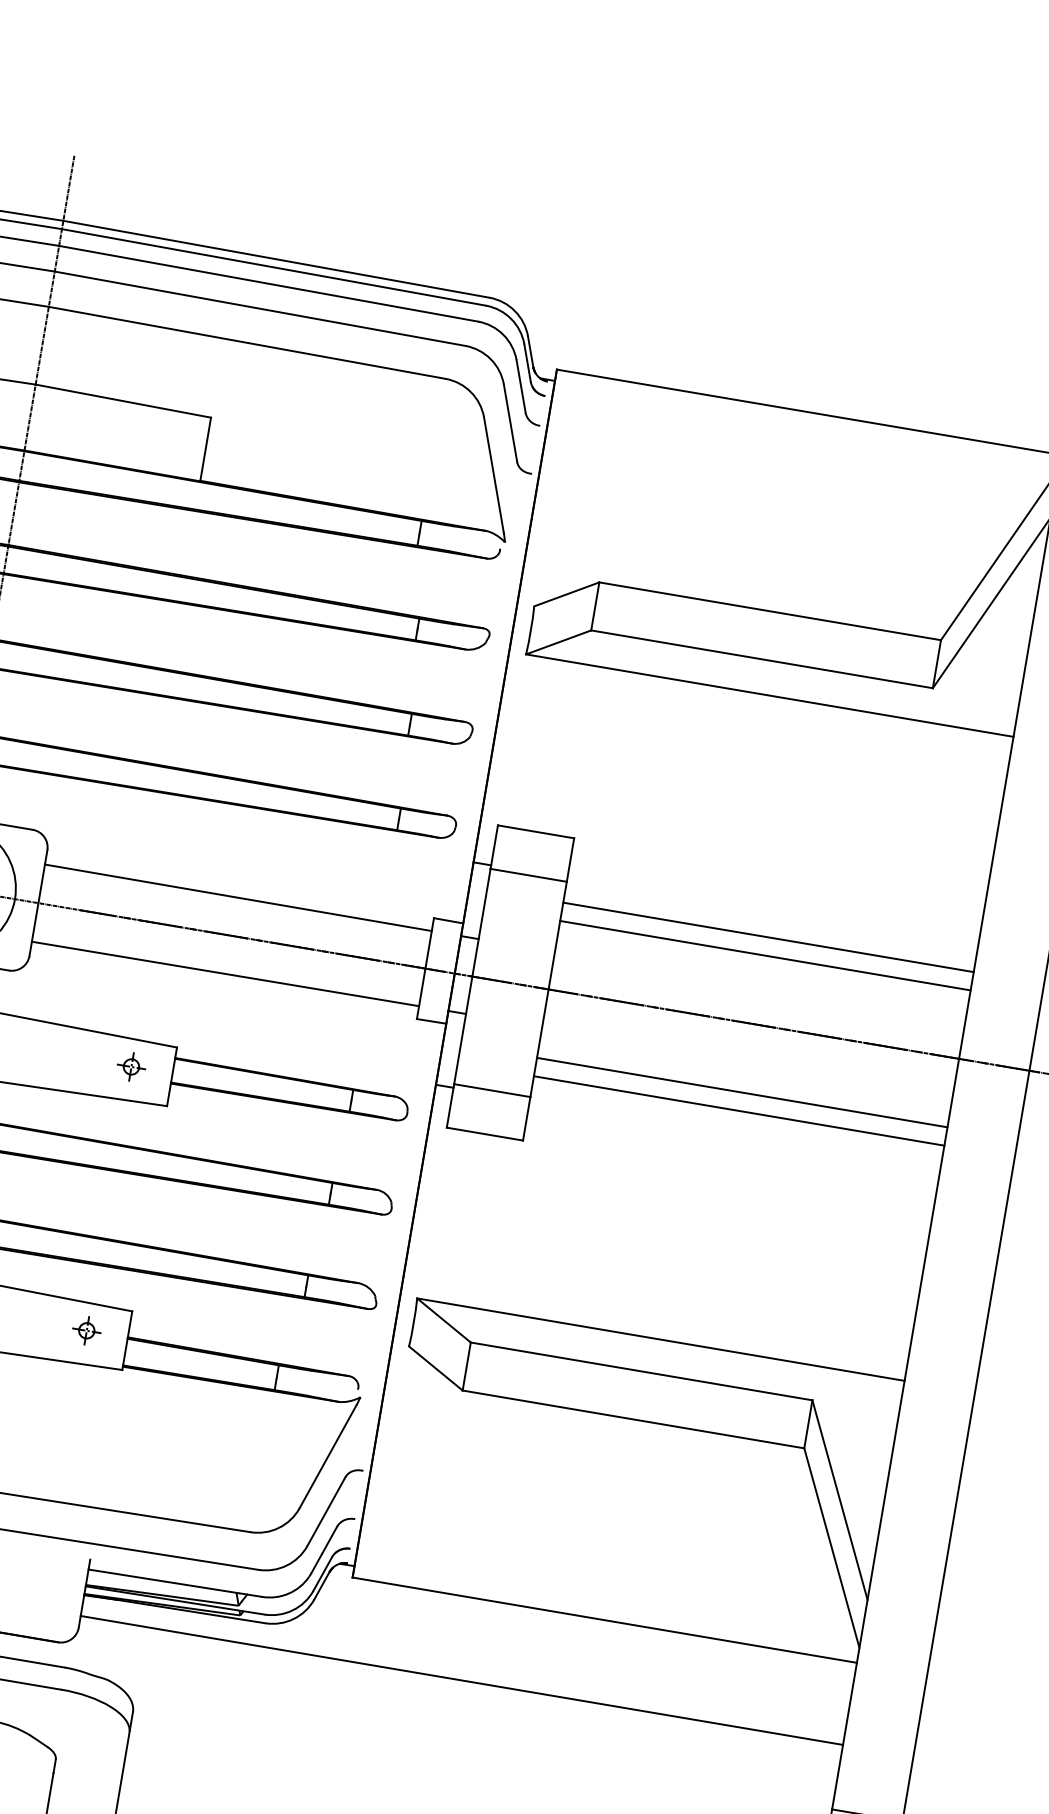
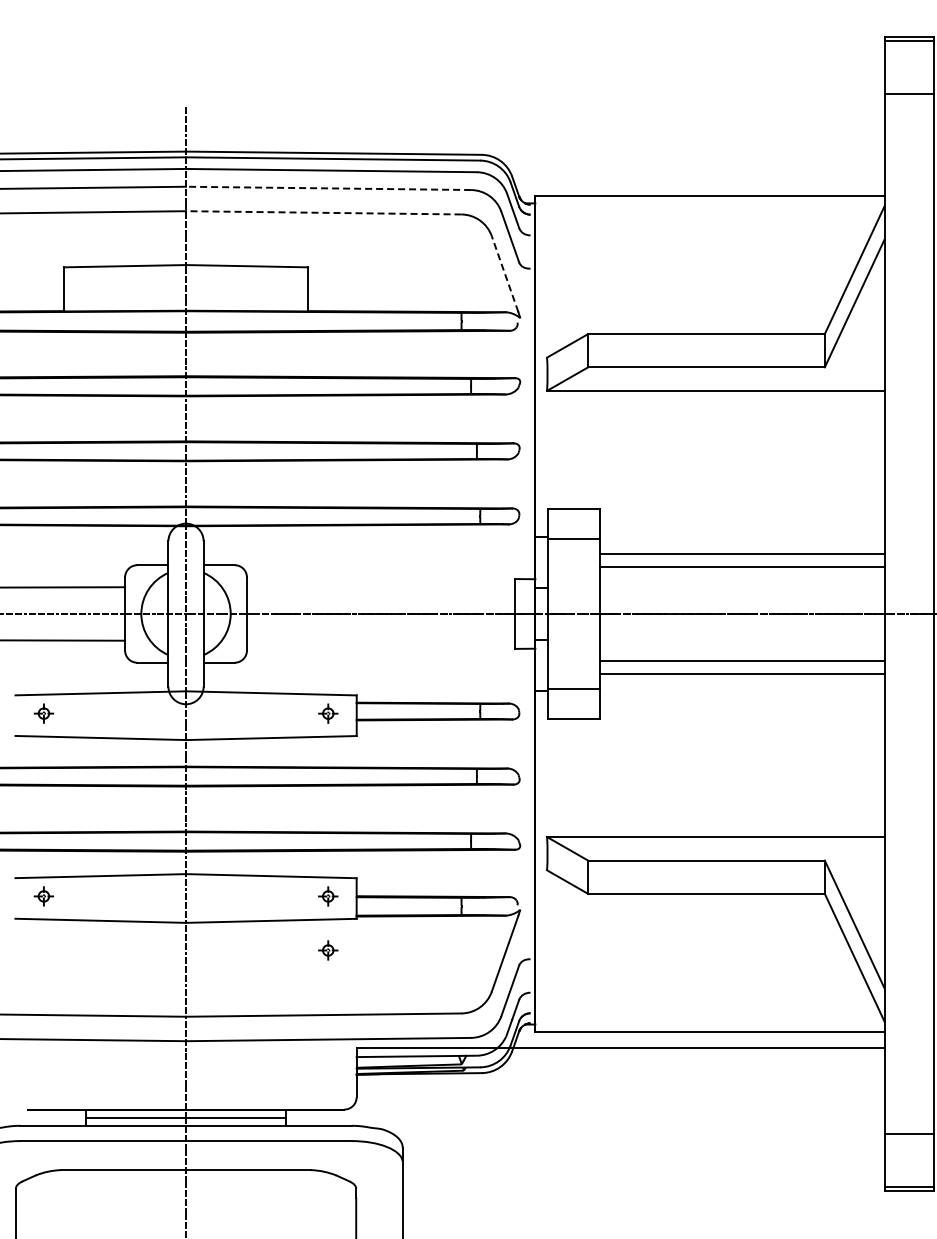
line: (260, 308) -> (328, 188), solid -> dashed
line: (246, 342) -> (323, 212), solid -> dashed
line: (493, 474) -> (504, 273), solid -> dashed
line: (237, 897) -> (380, 587), removed
line: (224, 974) -> (380, 640), removed
part: (73, 1408) -> (328, 950), added
line: (461, 1680) -> (620, 1048), moved

